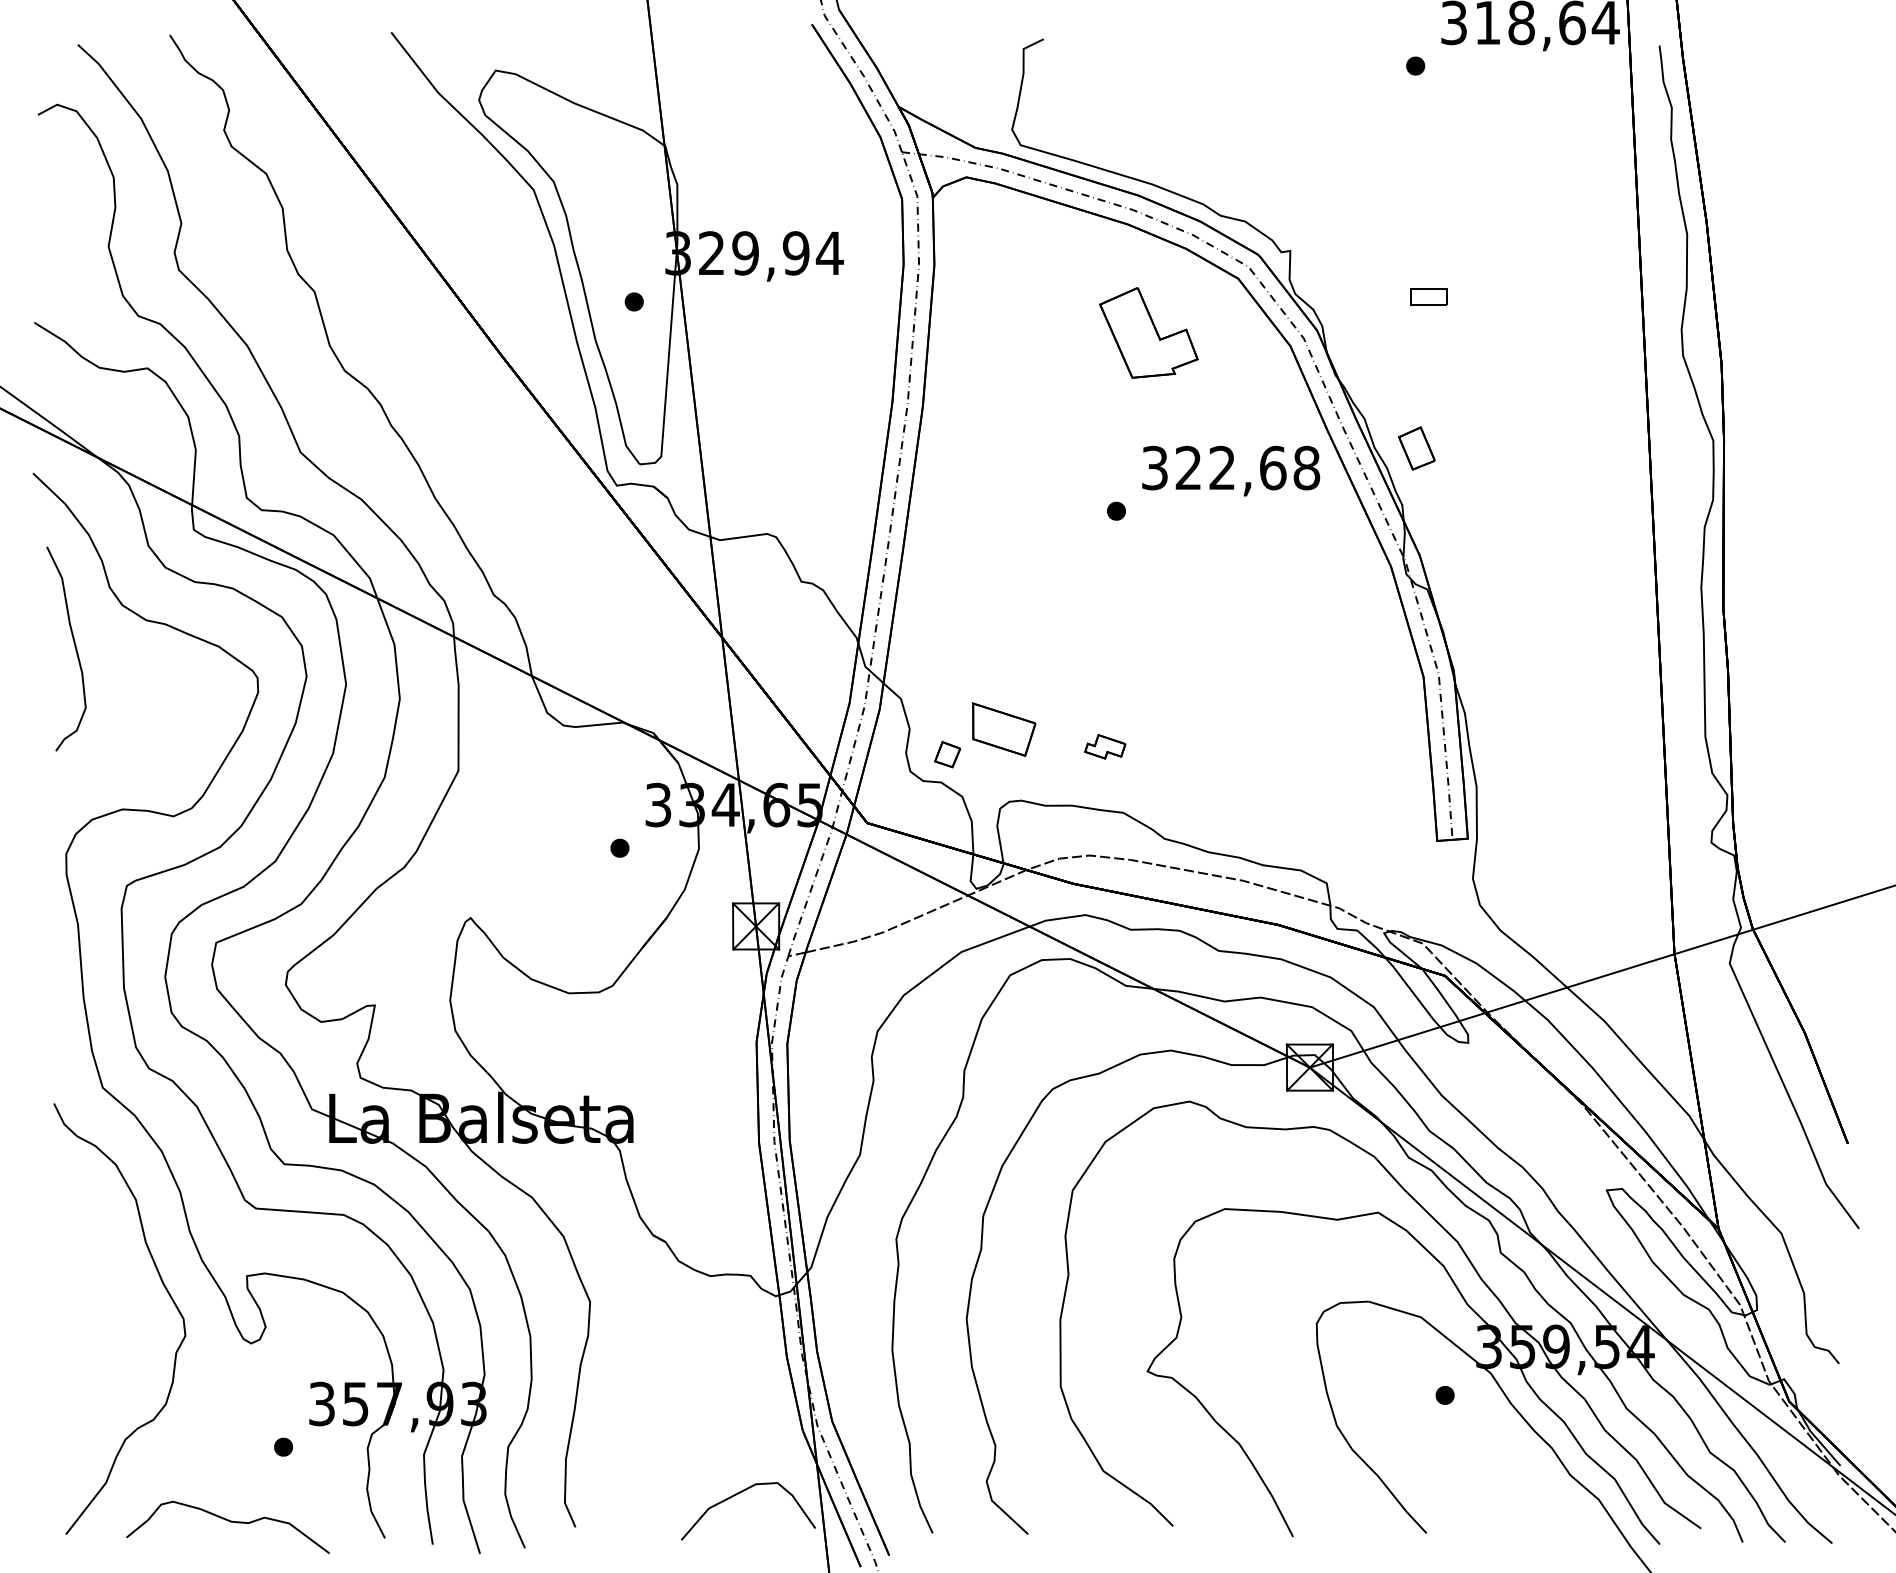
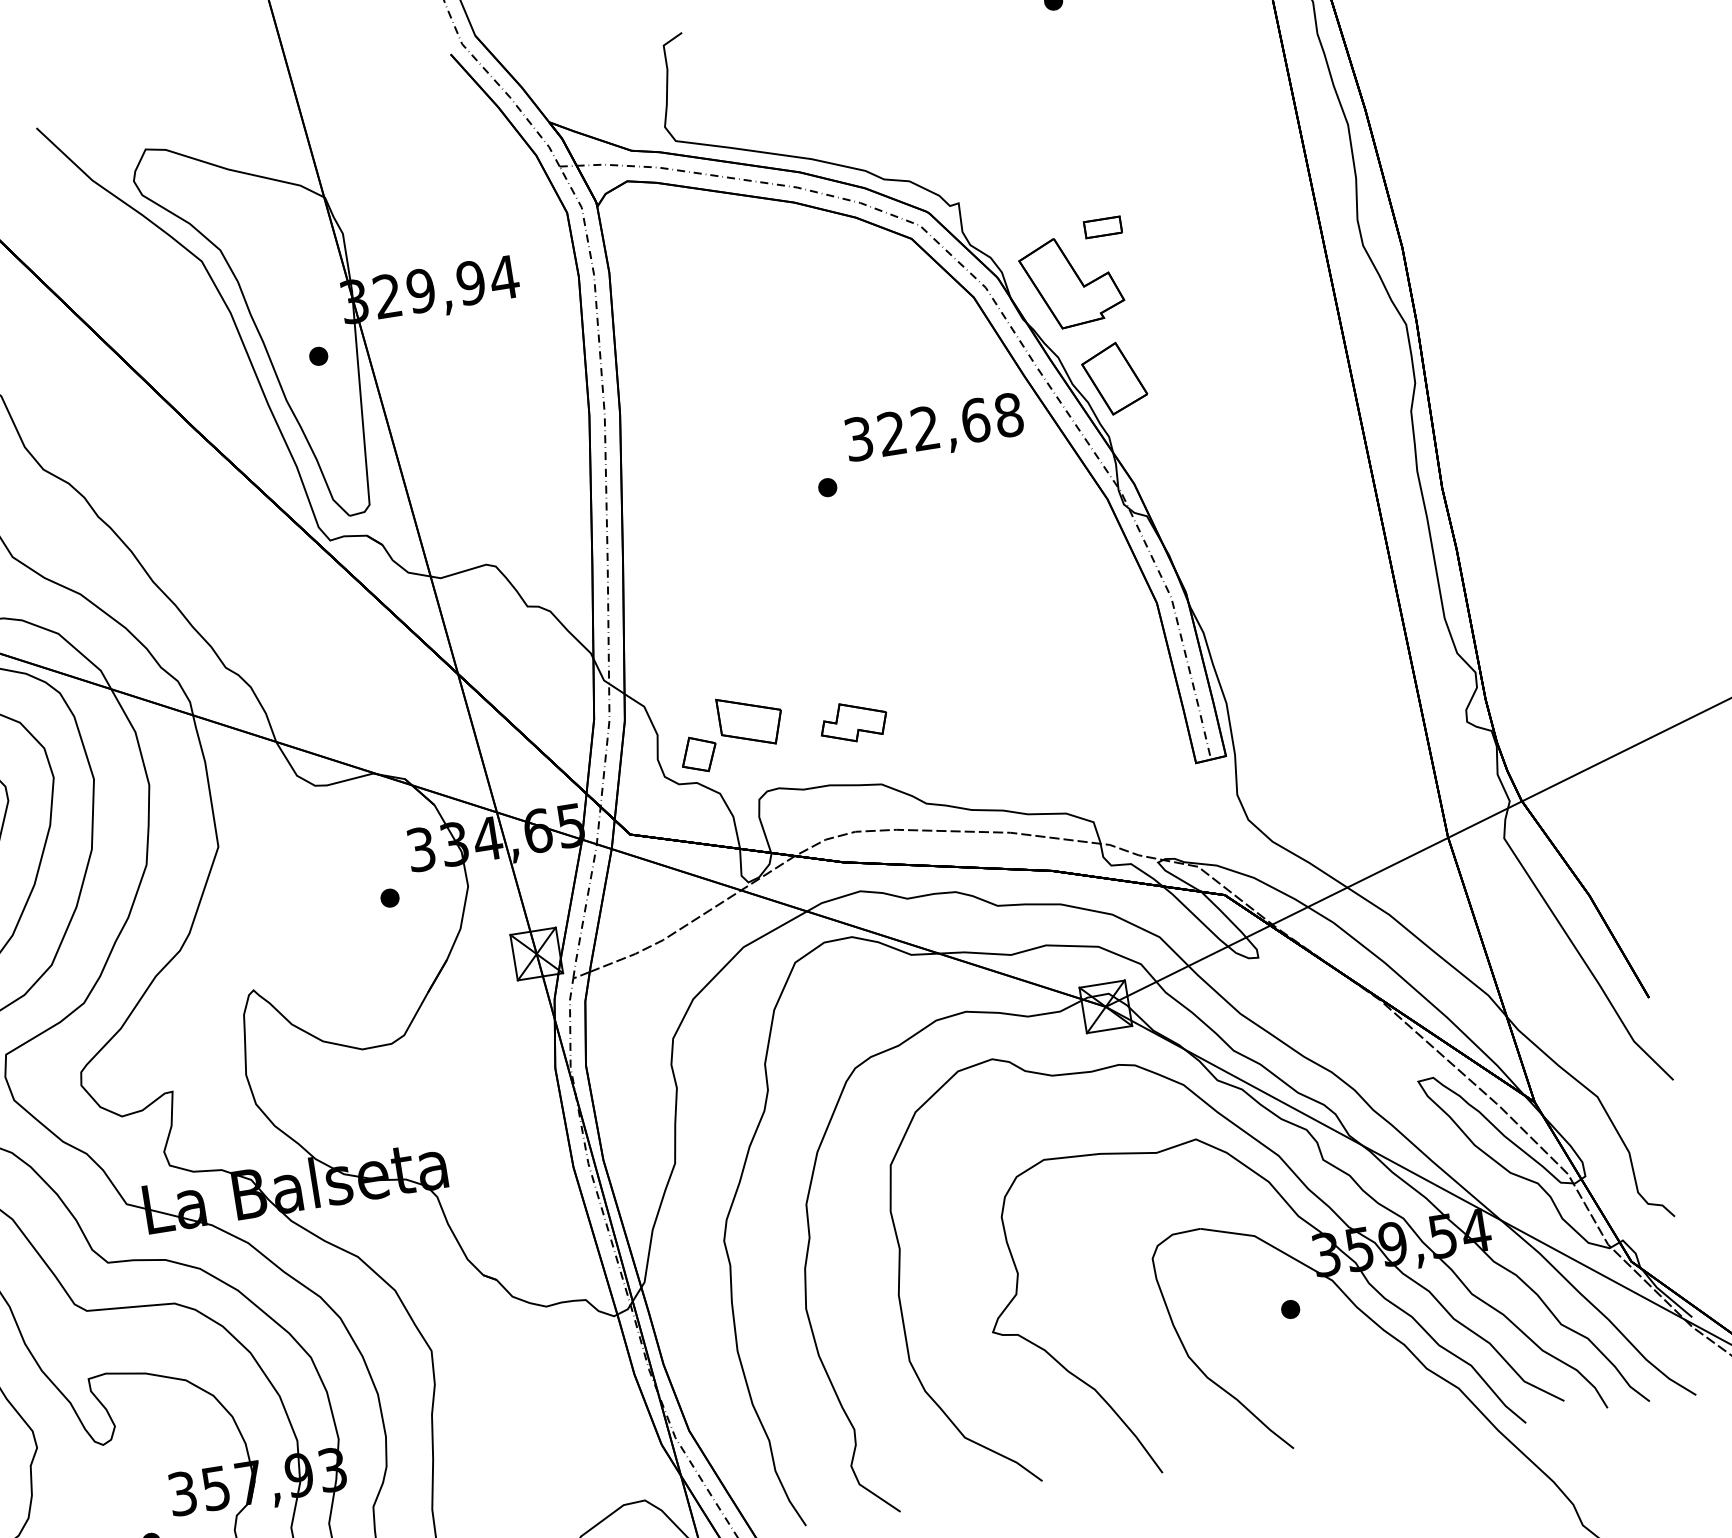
part: (1148, 332) -> (1071, 281), moved
part: (1416, 448) -> (1114, 378), size x1.67
part: (1104, 746) -> (852, 721), size x1.67
part: (947, 754) -> (698, 754), size x1.43

